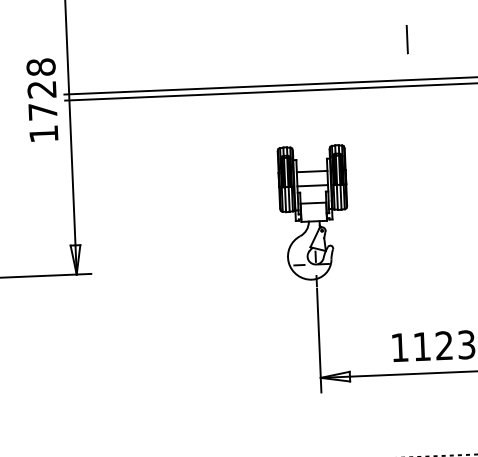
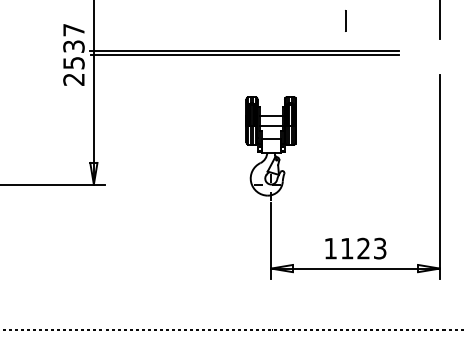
text: (41, 100) -> (73, 54), 1728 -> 2537

